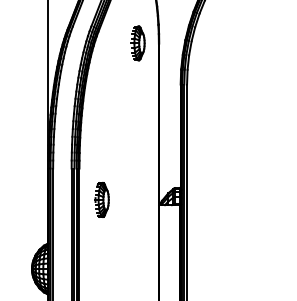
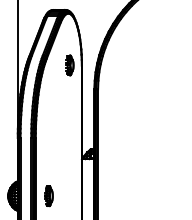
part: (101, 200) -> (48, 196), moved

